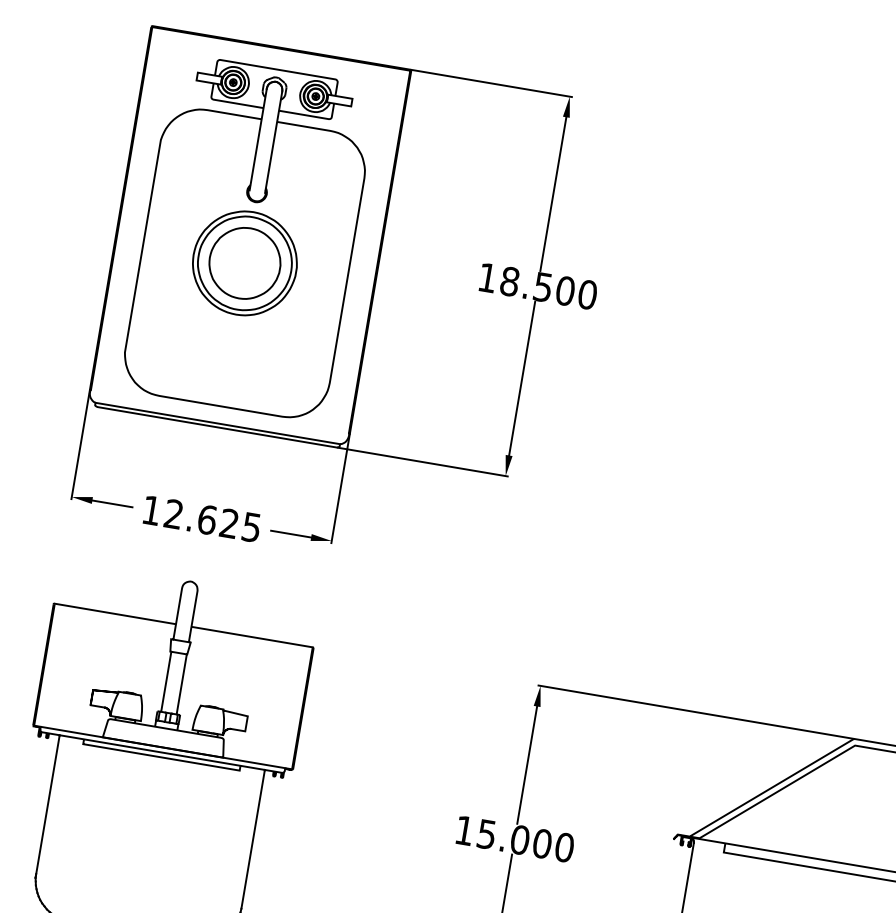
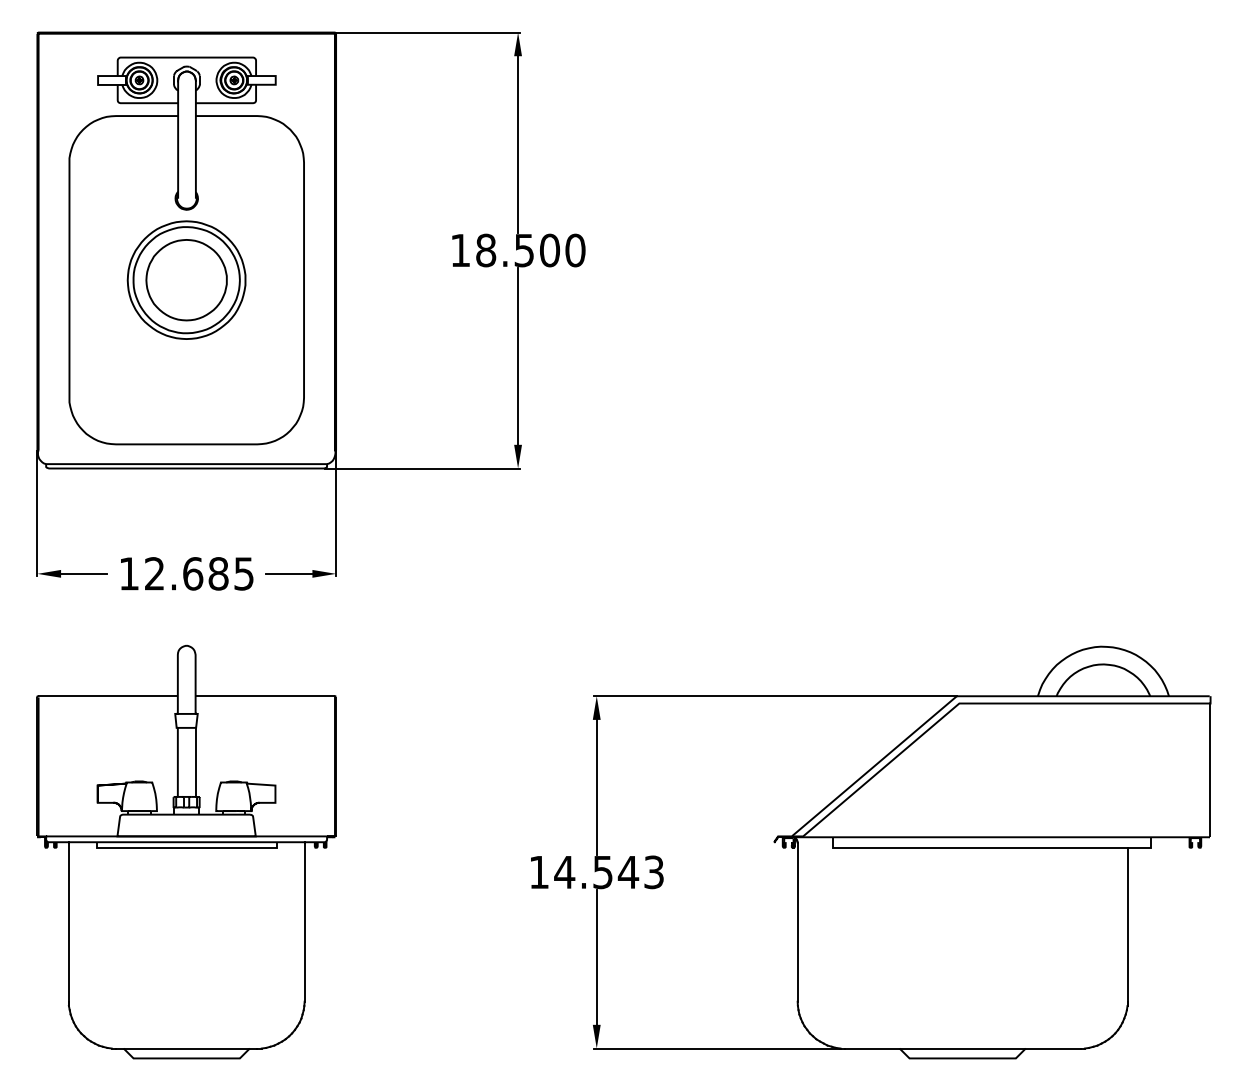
text: (229, 523) -> (218, 573), 12.625 -> 12.685
text: (525, 841) -> (609, 872), 15.000 -> 14.543

